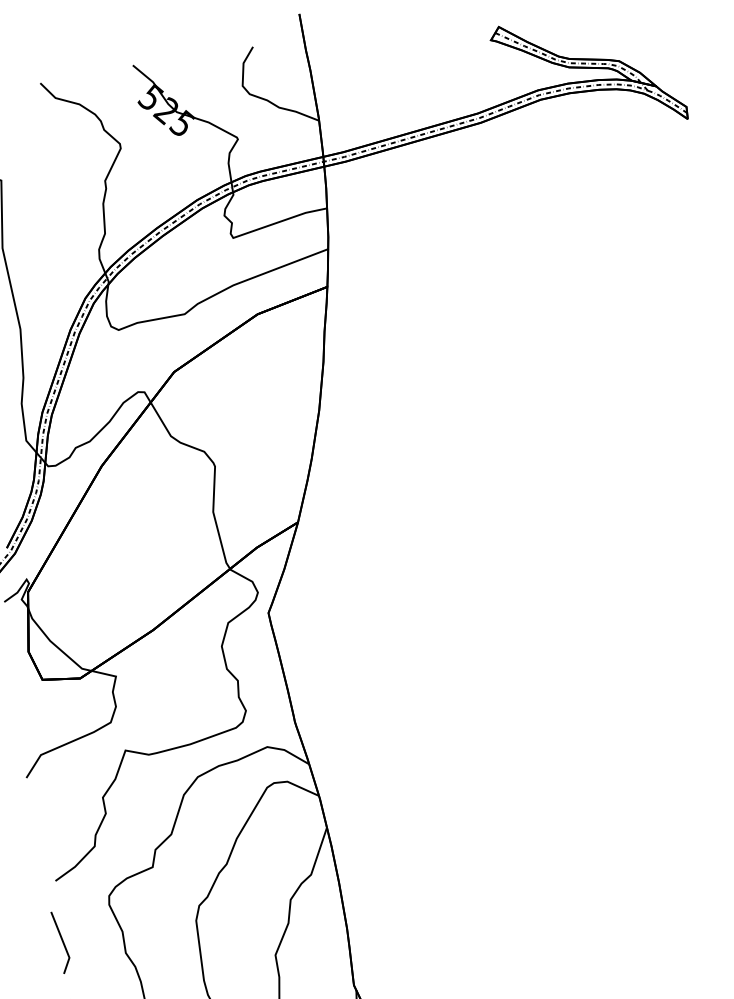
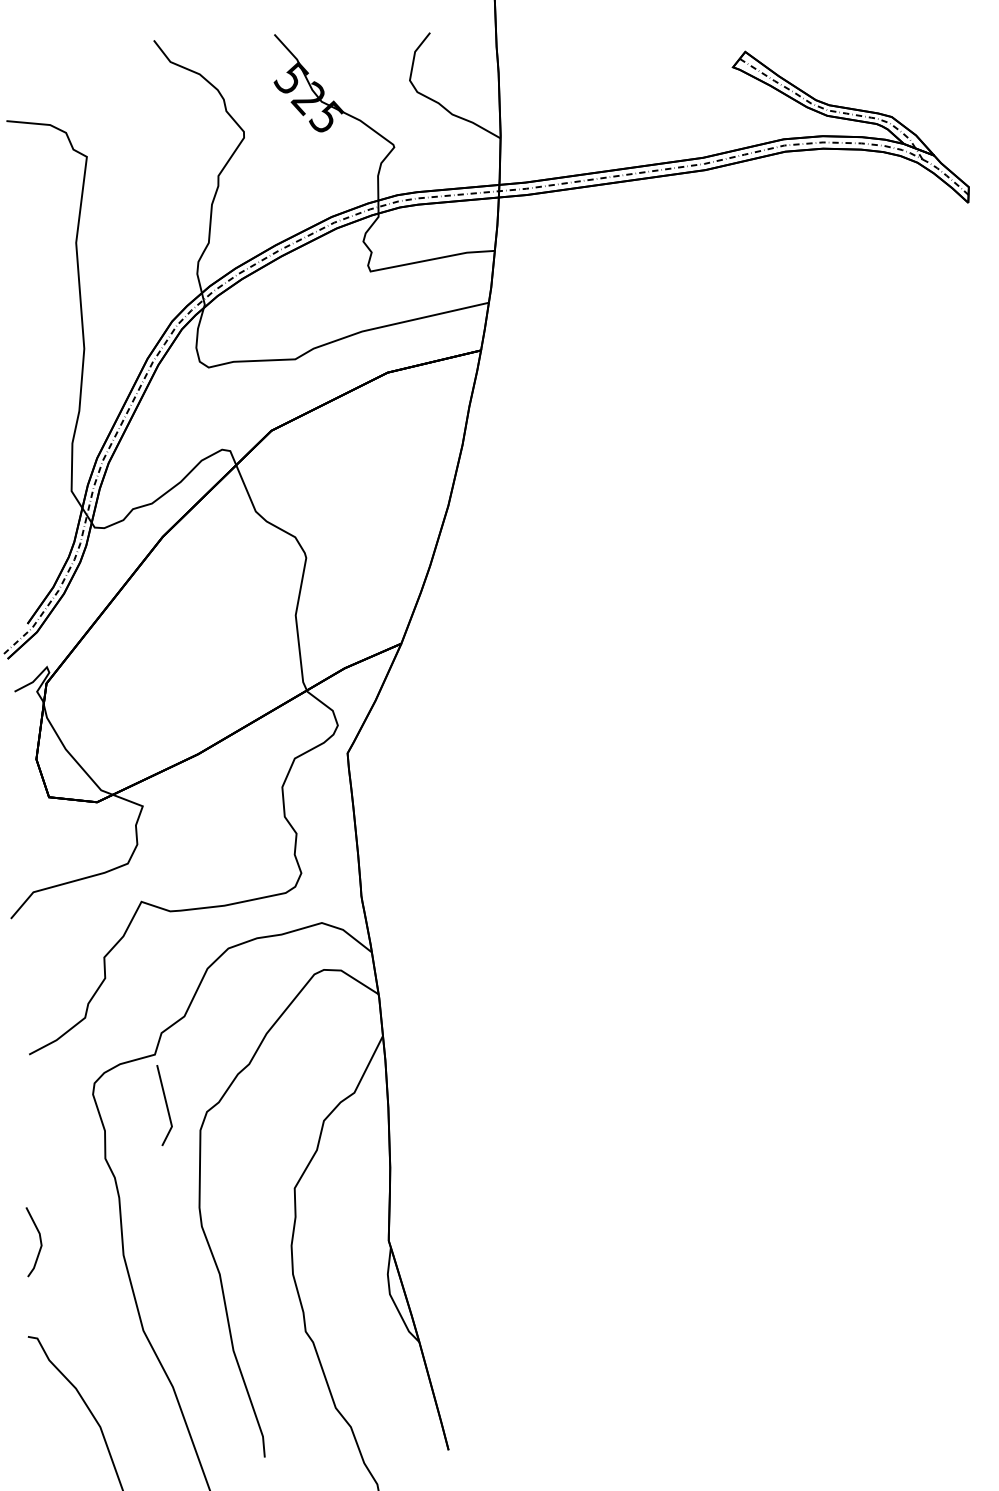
line: (61, 941) -> (165, 1104), moved

